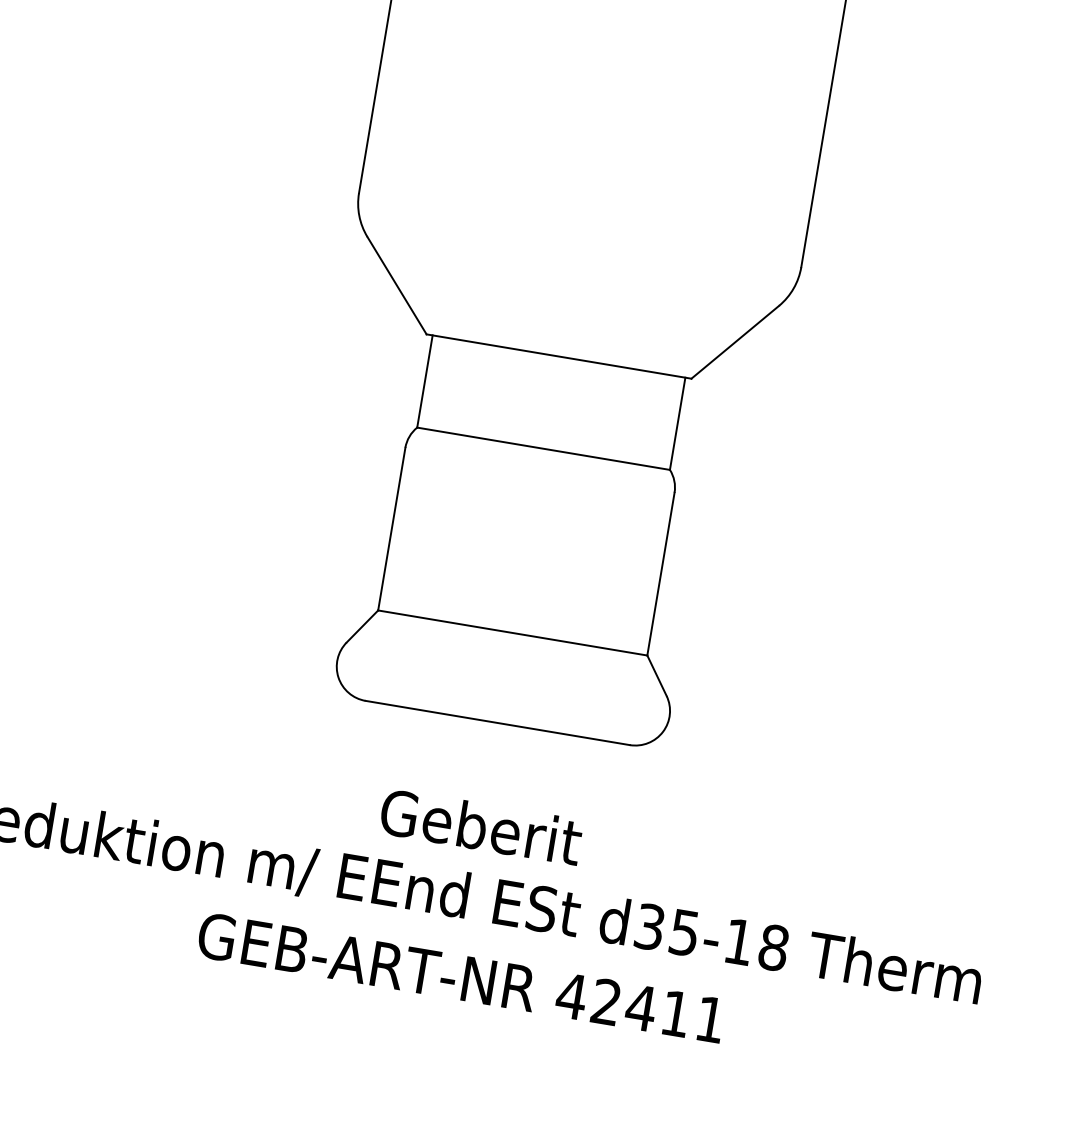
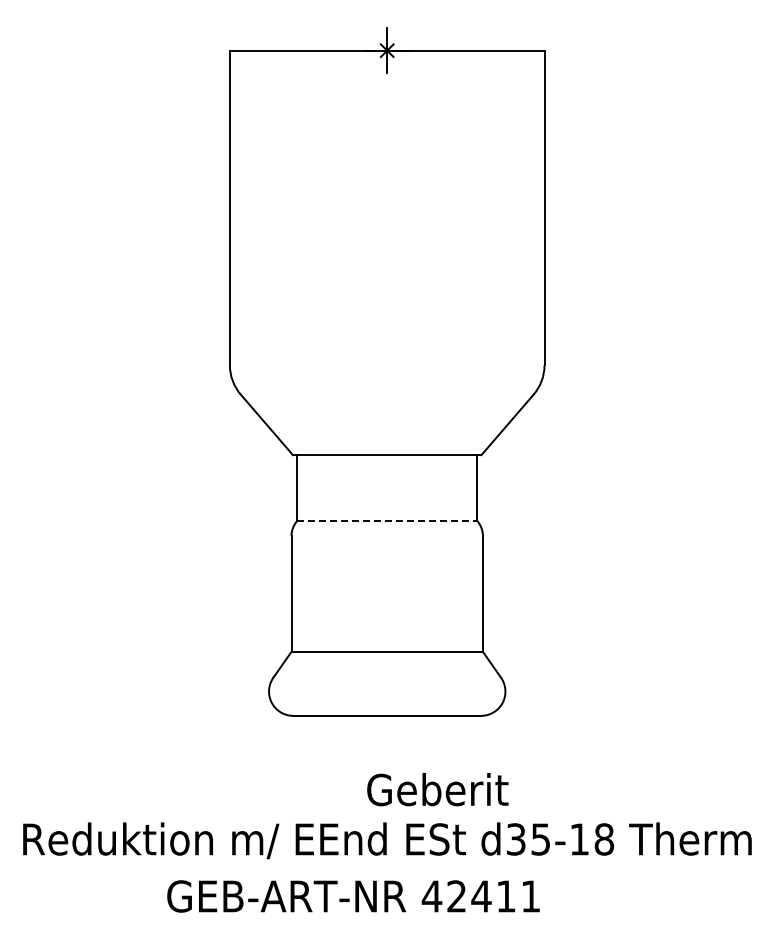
line: (544, 448) -> (387, 520), solid -> dashed
text: (480, 826) -> (437, 789), moved
text: (461, 977) -> (353, 896), moved

